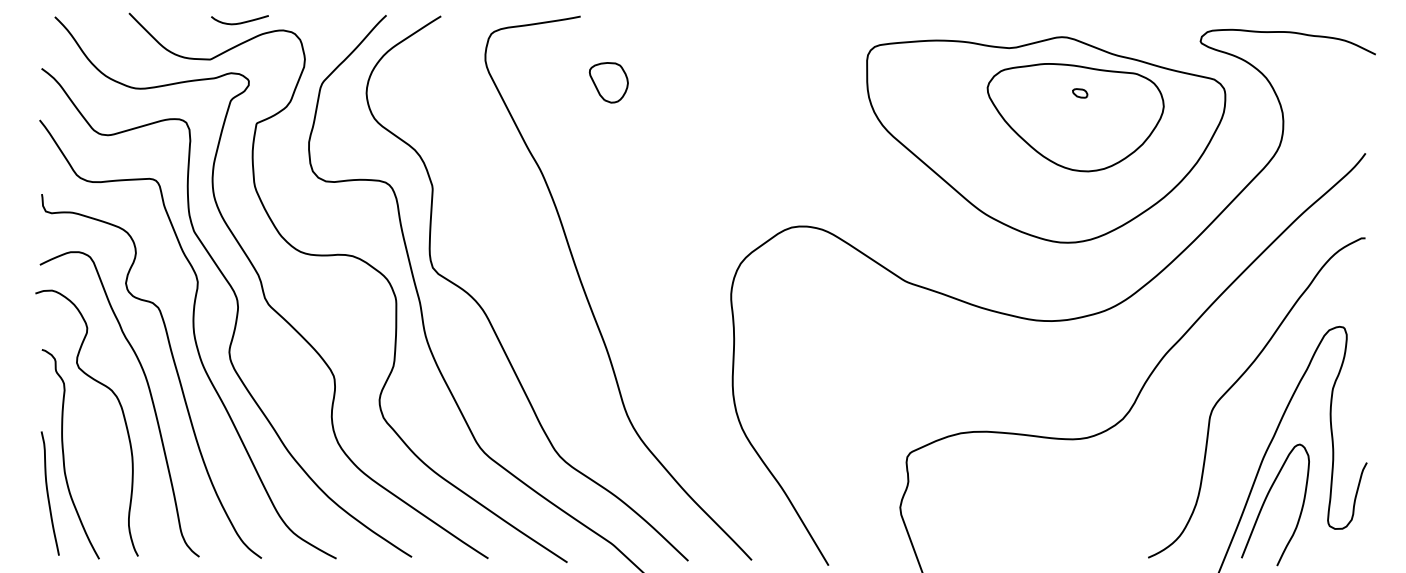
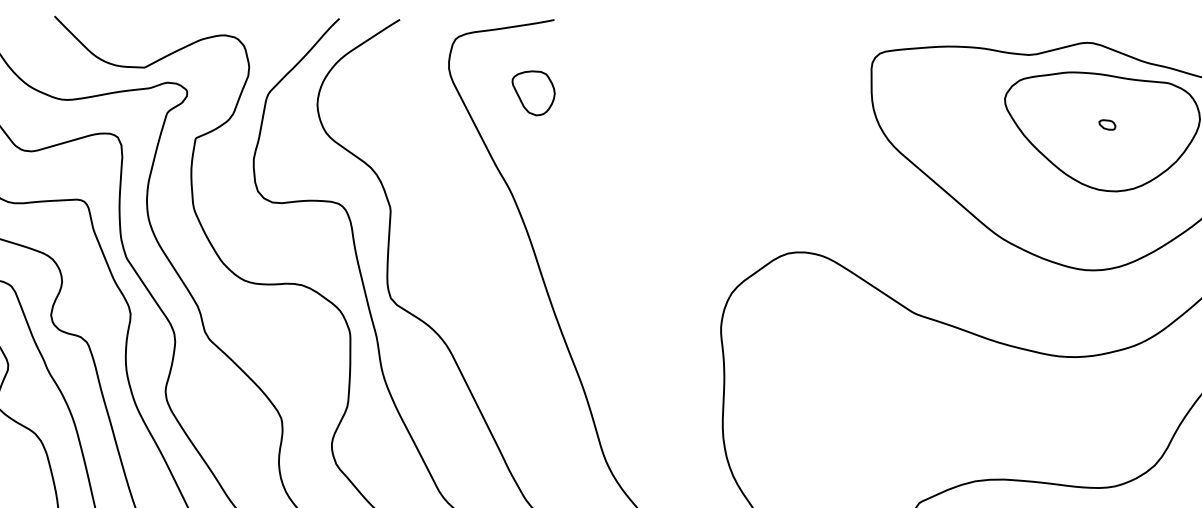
curve: (239, 22) -> (176, 26), removed
part: (608, 82) -> (533, 92), moved
part: (1080, 93) -> (1107, 125), moved

